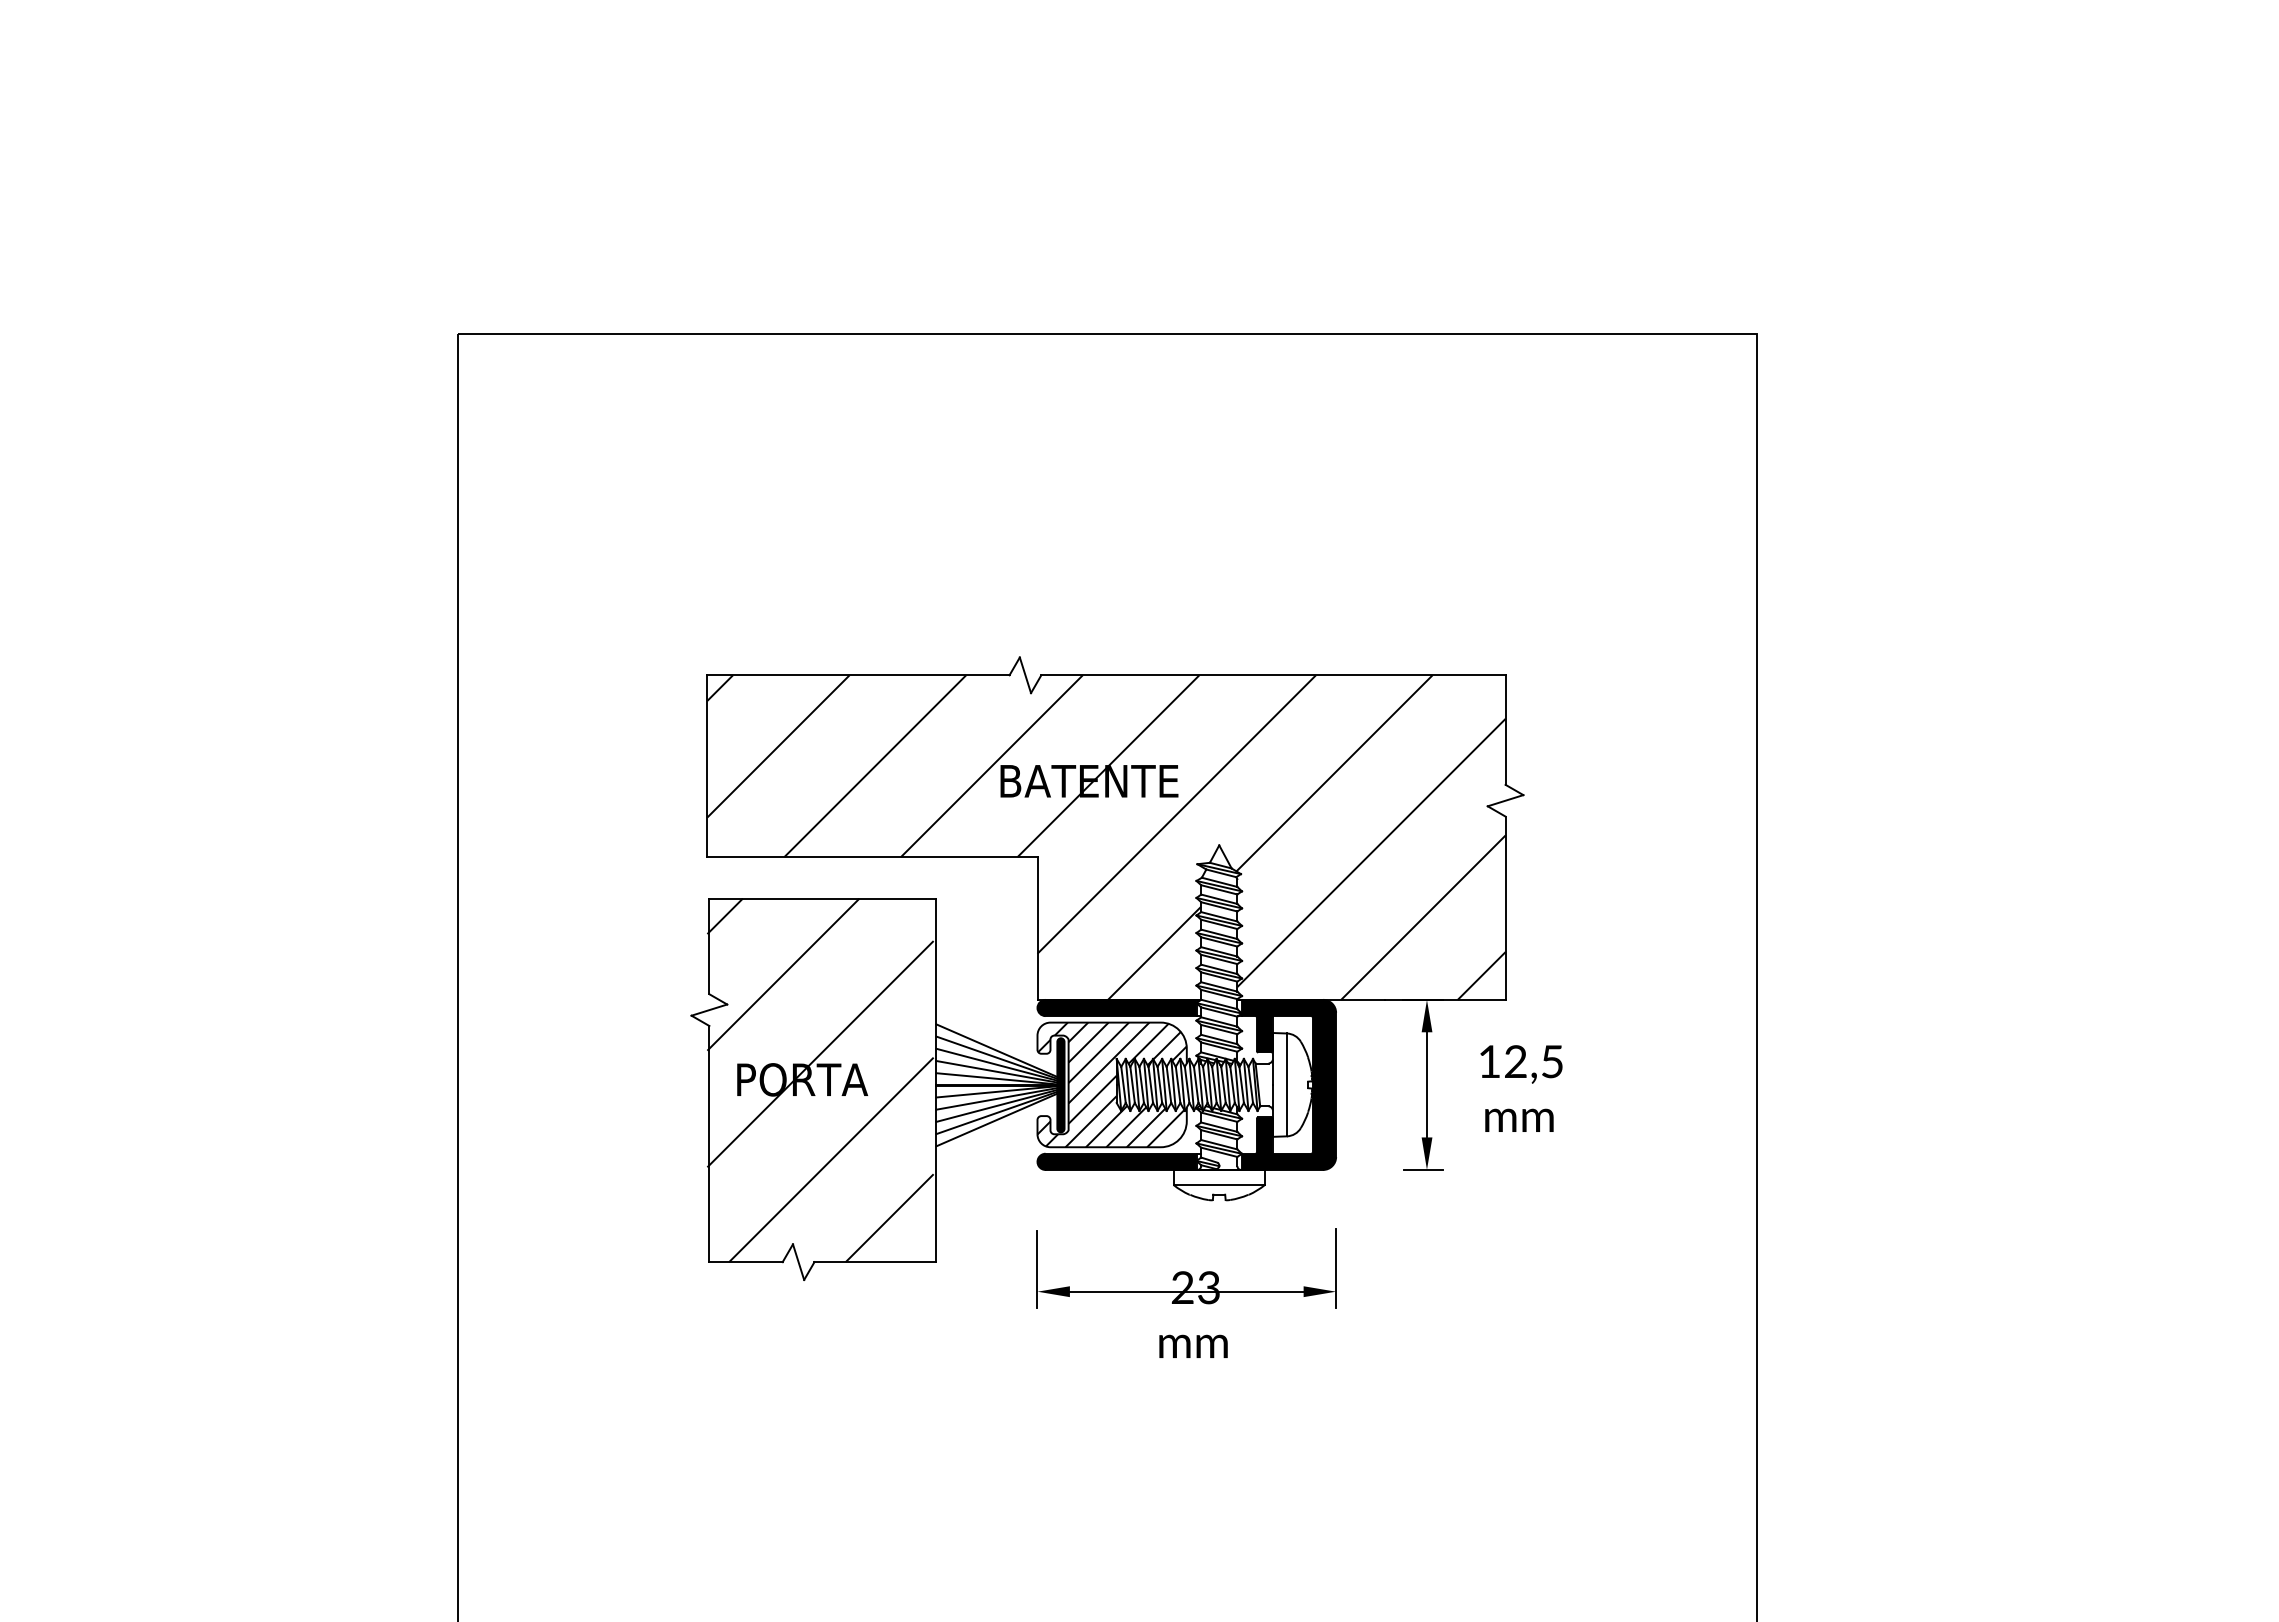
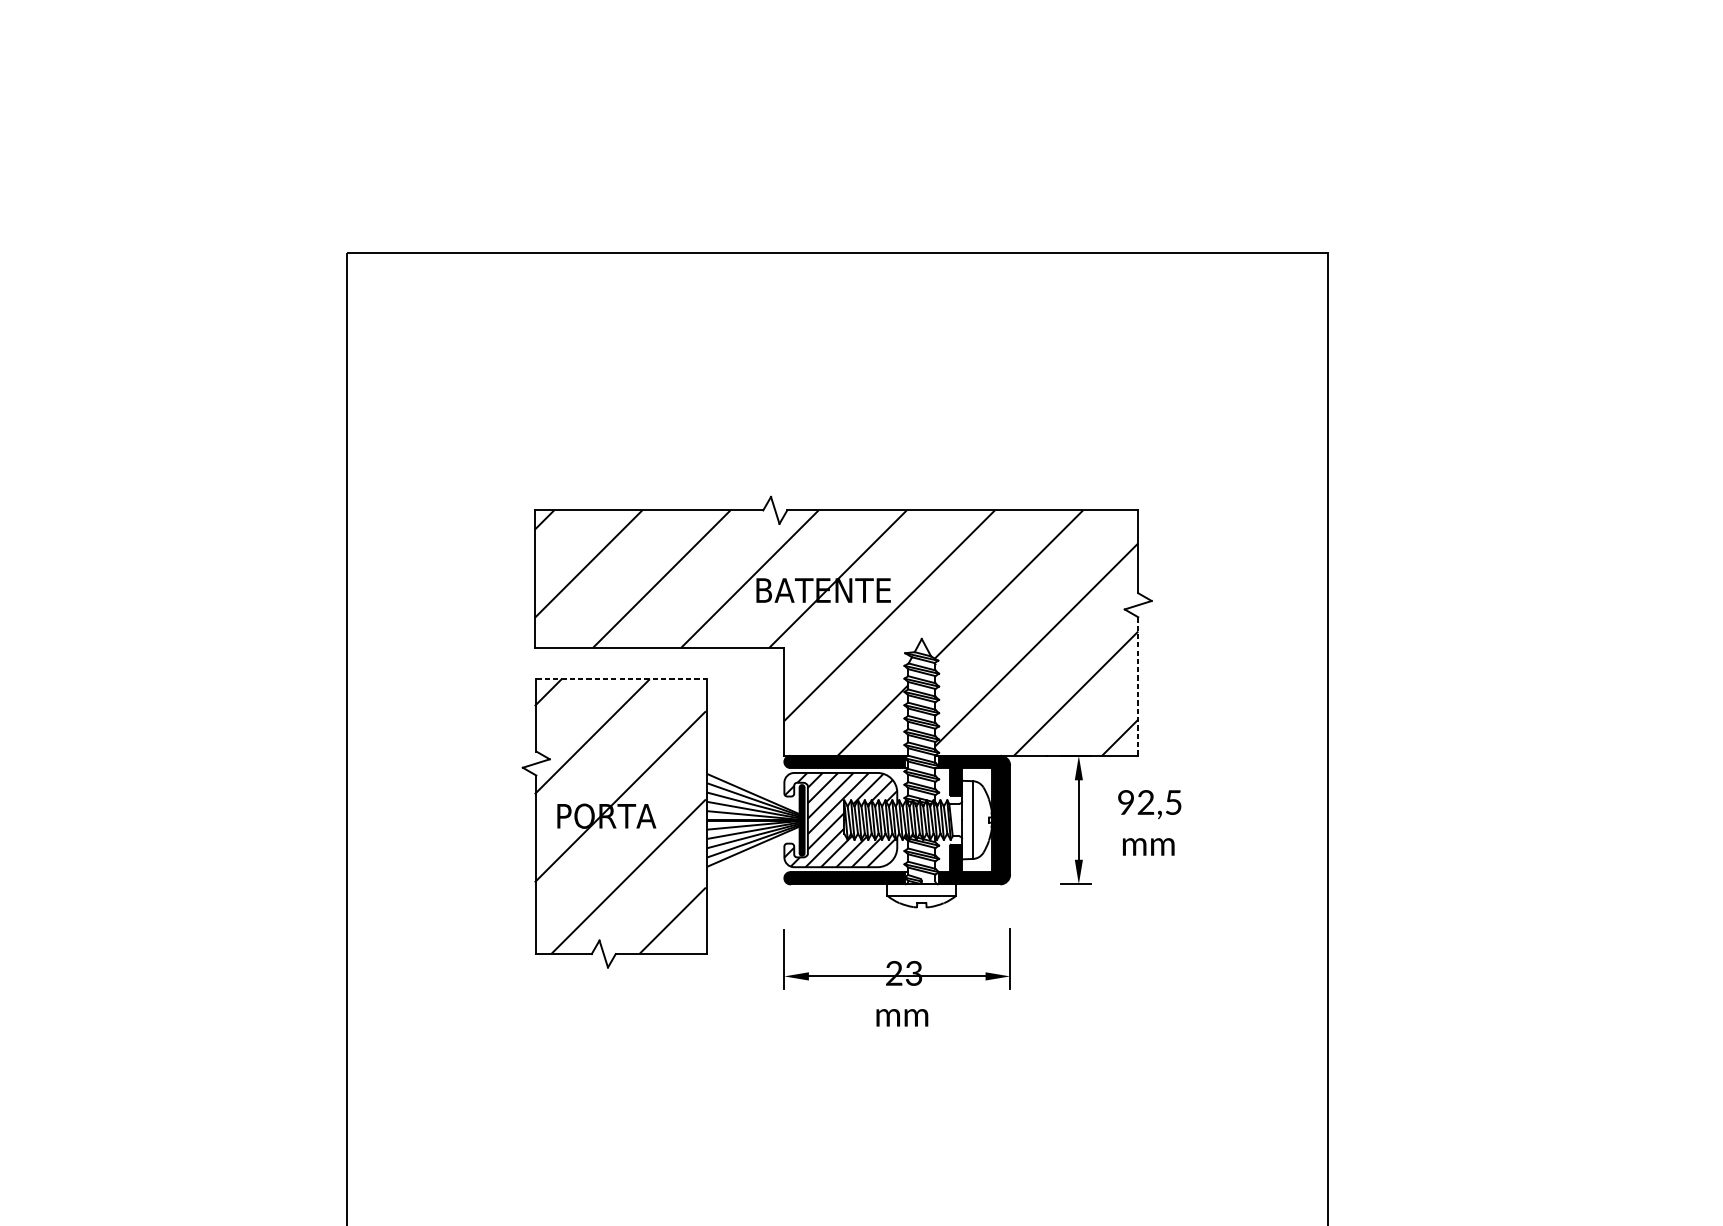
line: (823, 898) -> (622, 679), solid -> dashed
line: (1505, 908) -> (1138, 686), solid -> dashed
text: (1489, 1061) -> (1126, 802), 12,5 -> 92,5

